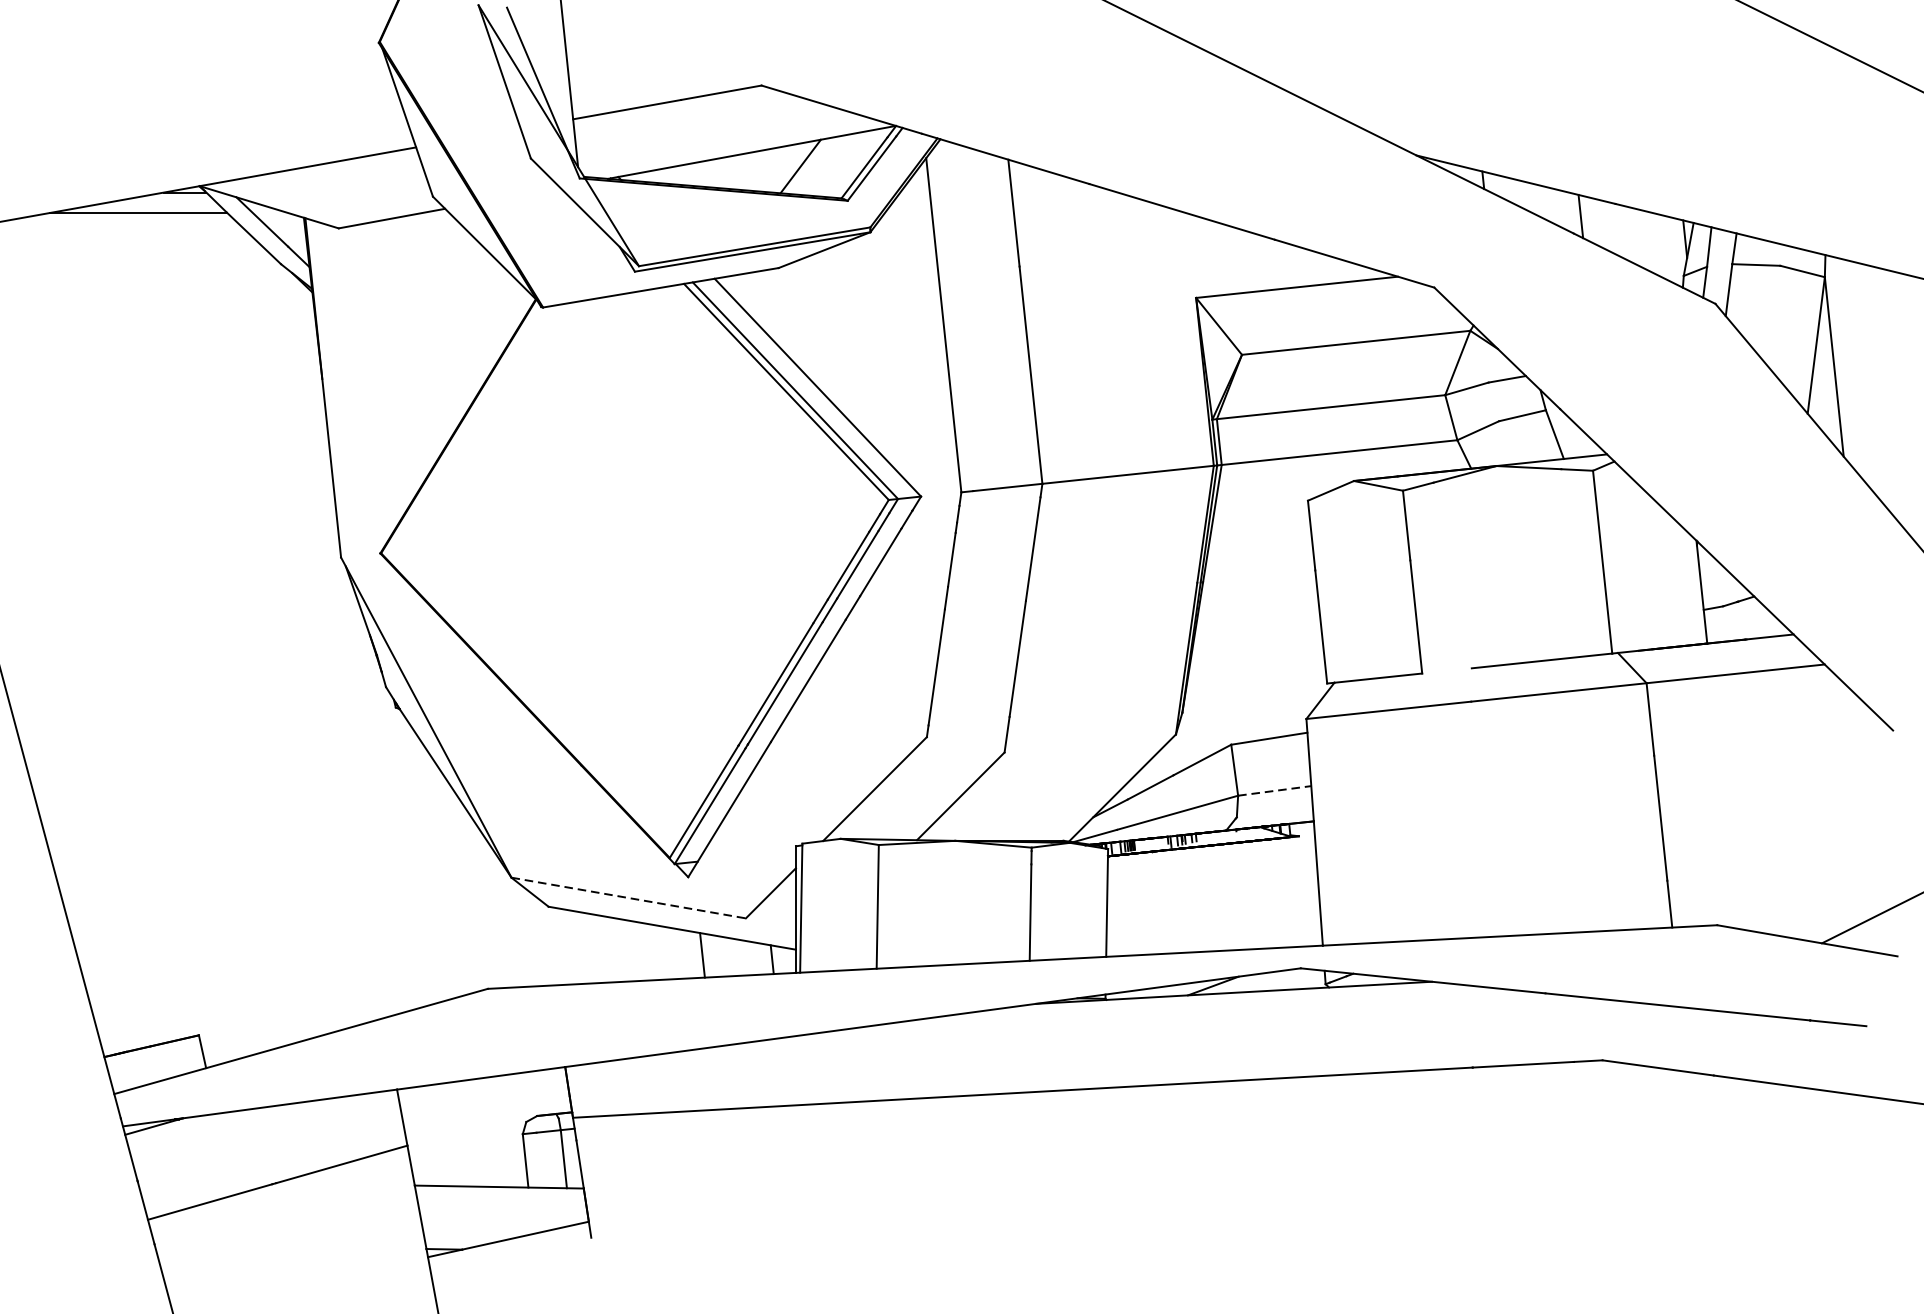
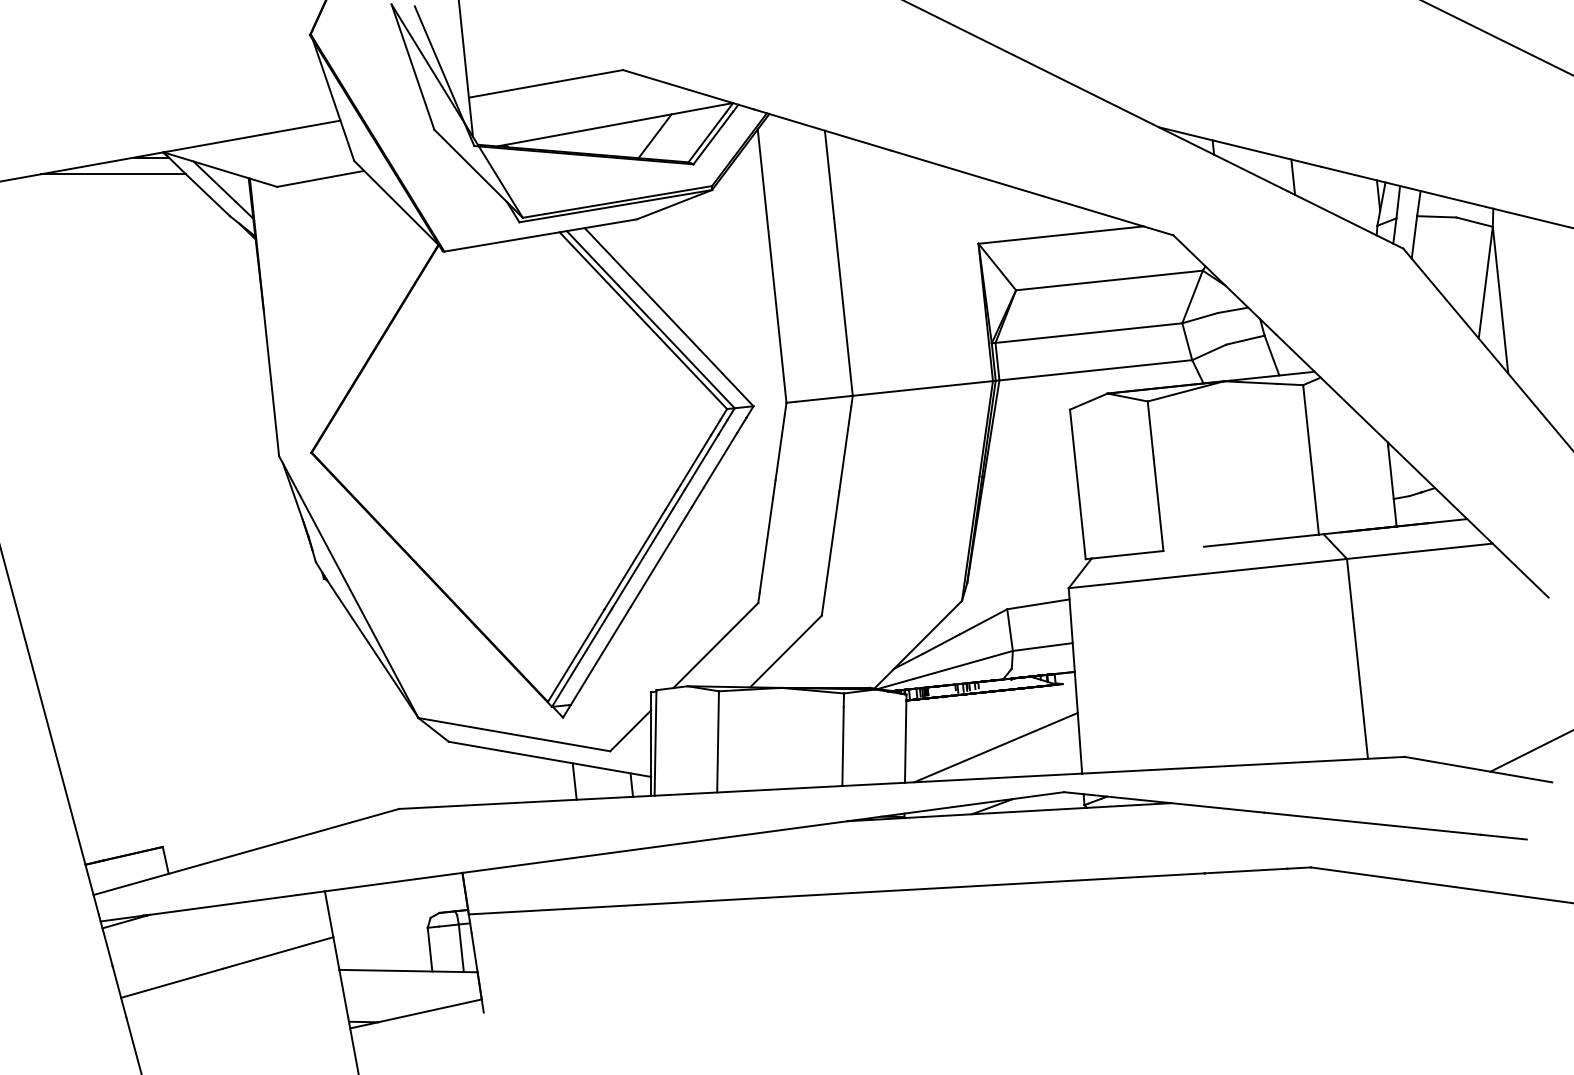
line: (1275, 790) -> (1043, 646), dashed -> solid
line: (628, 897) -> (514, 734), dashed -> solid
line: (1216, 913) -> (995, 747), added

